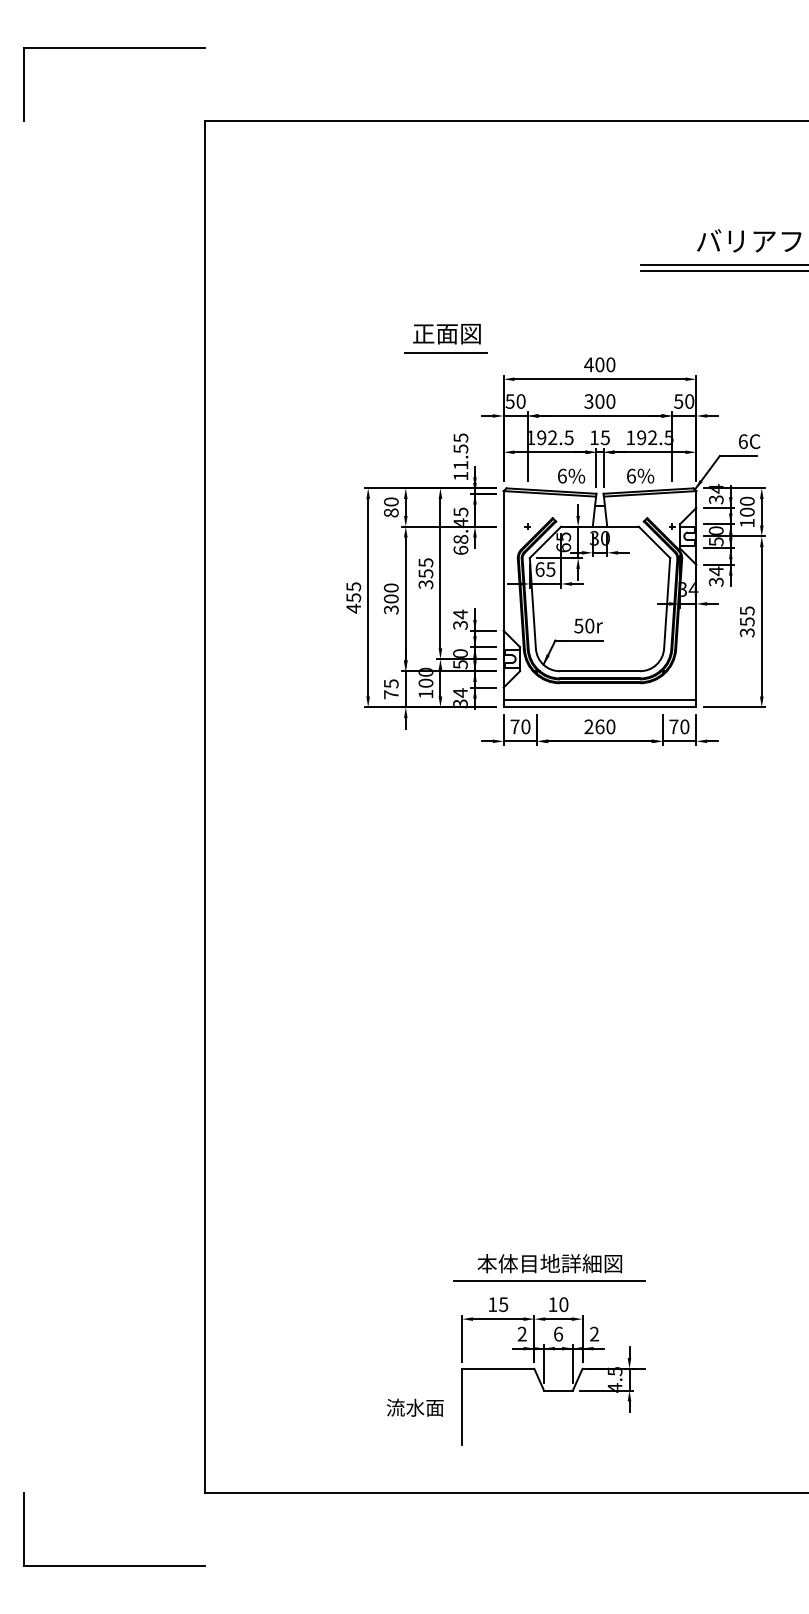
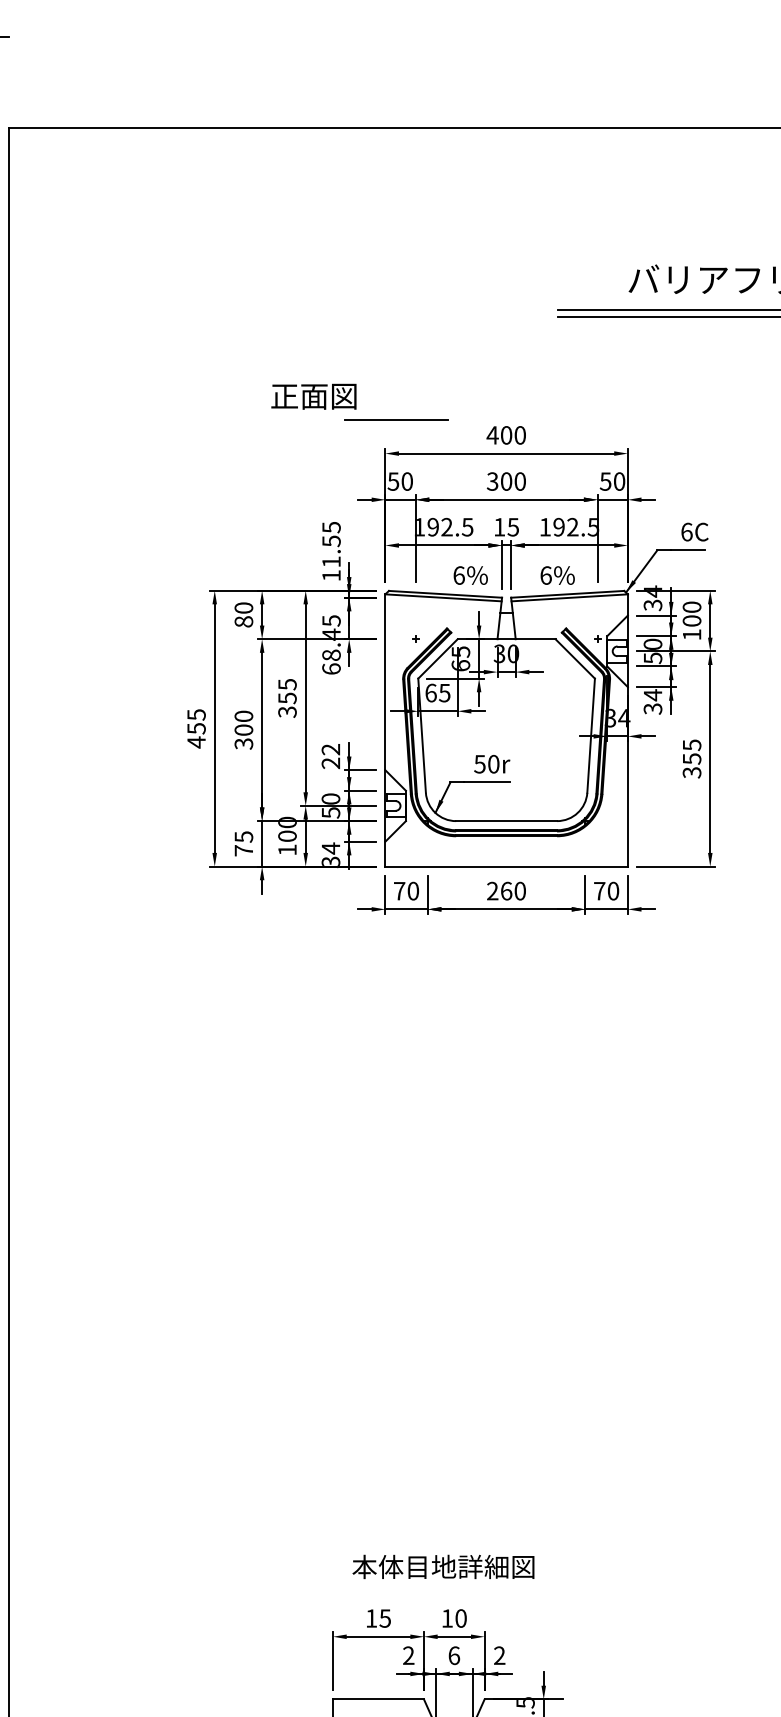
line: (445, 352) -> (395, 419), moved
text: (460, 619) -> (330, 756), 34 -> 22
line: (599, 700) -> (505, 857), removed
line: (549, 1280) -> (443, 1588), removed

